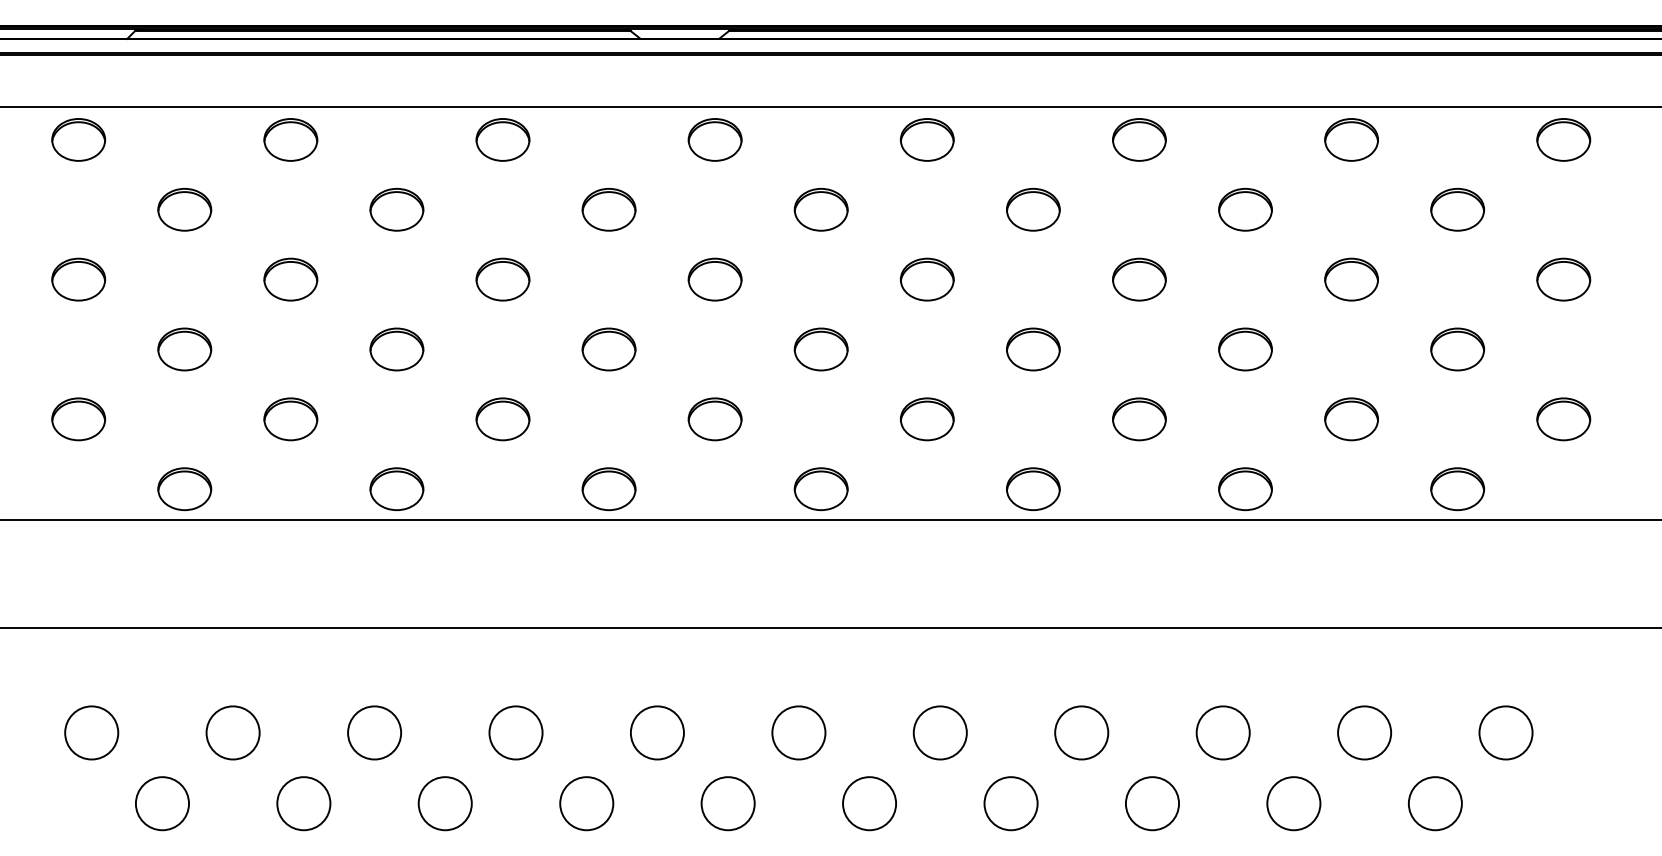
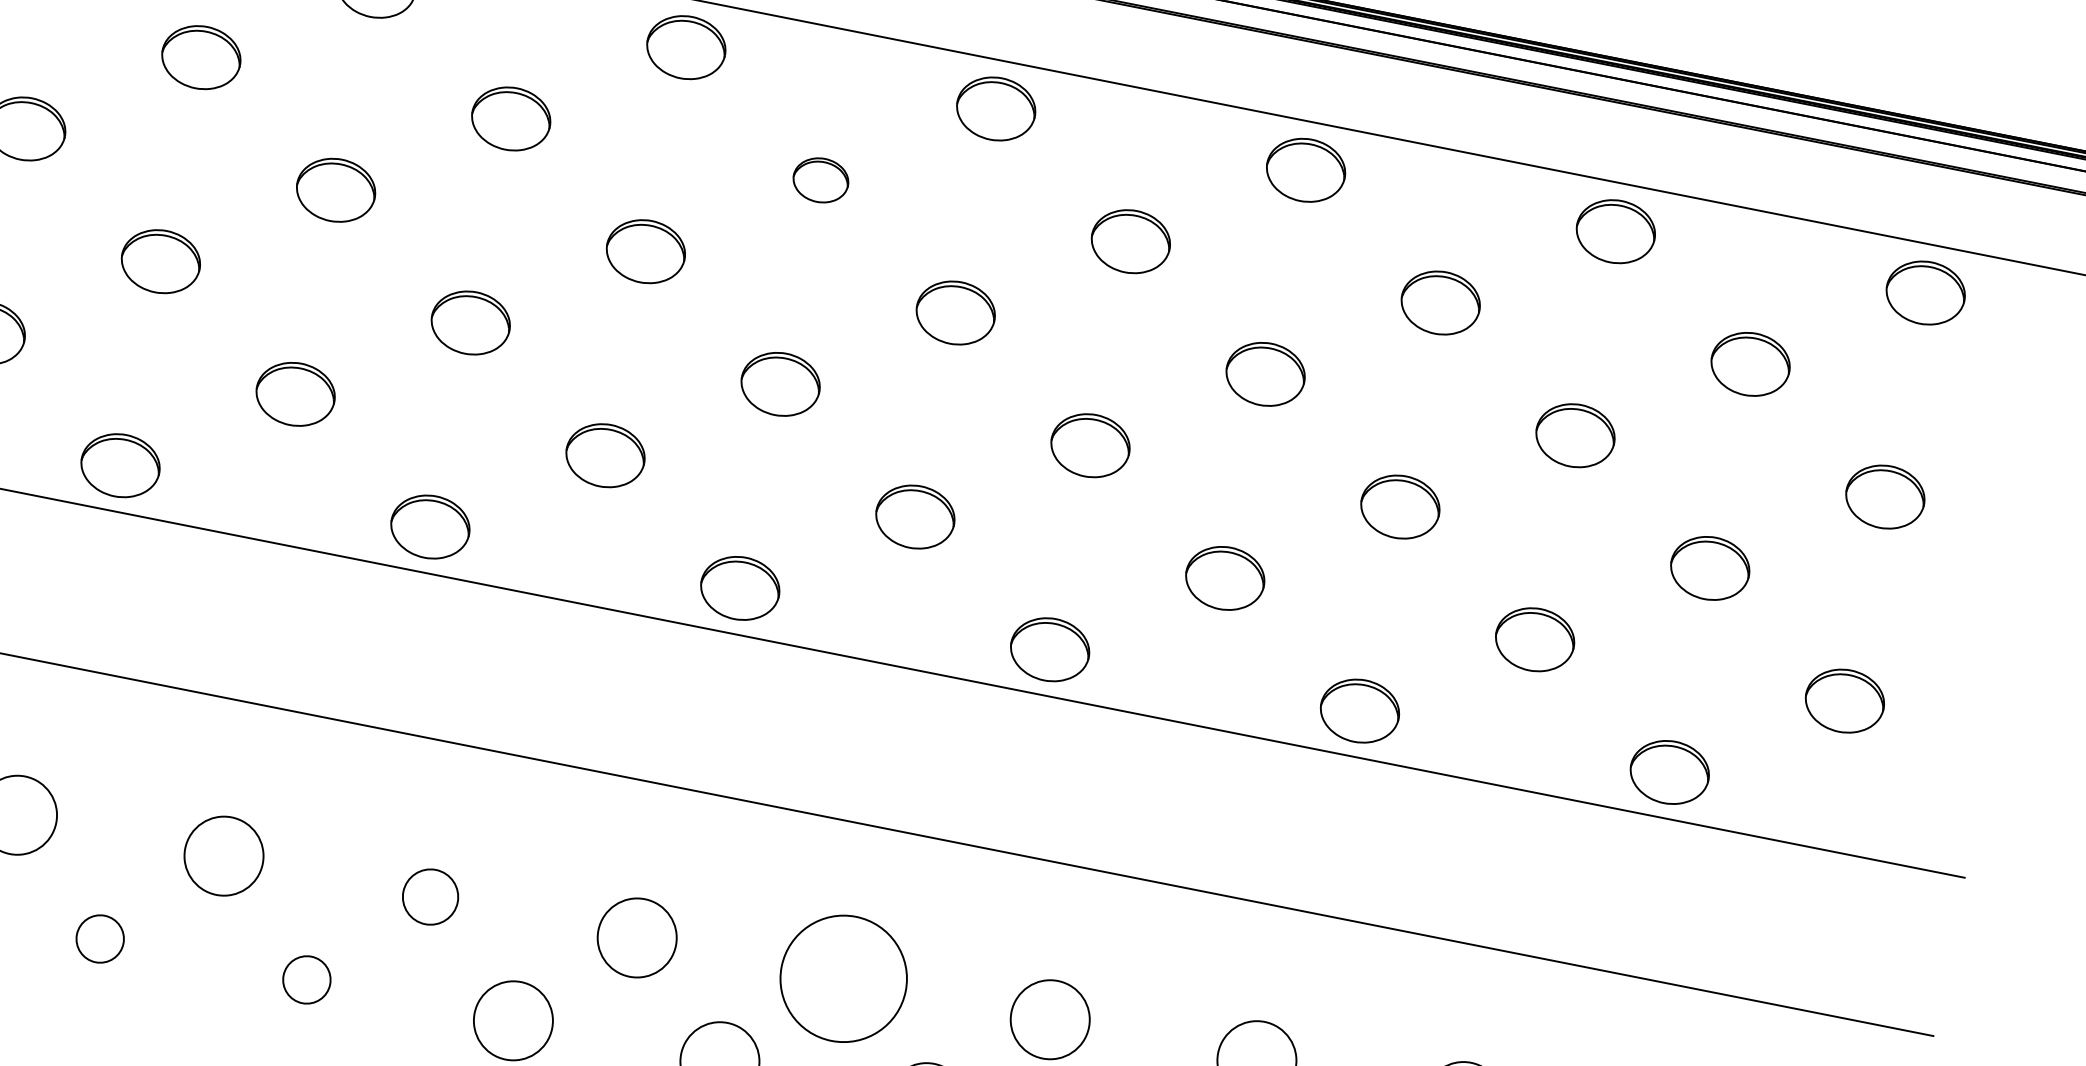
part: (820, 209) -> (820, 179), size x0.7
circle: (657, 732) -> (430, 896), size x0.7
circle: (939, 732) -> (842, 977), size x1.6
circle: (444, 803) -> (99, 938), size x0.6
circle: (586, 803) -> (306, 979), size x0.6

